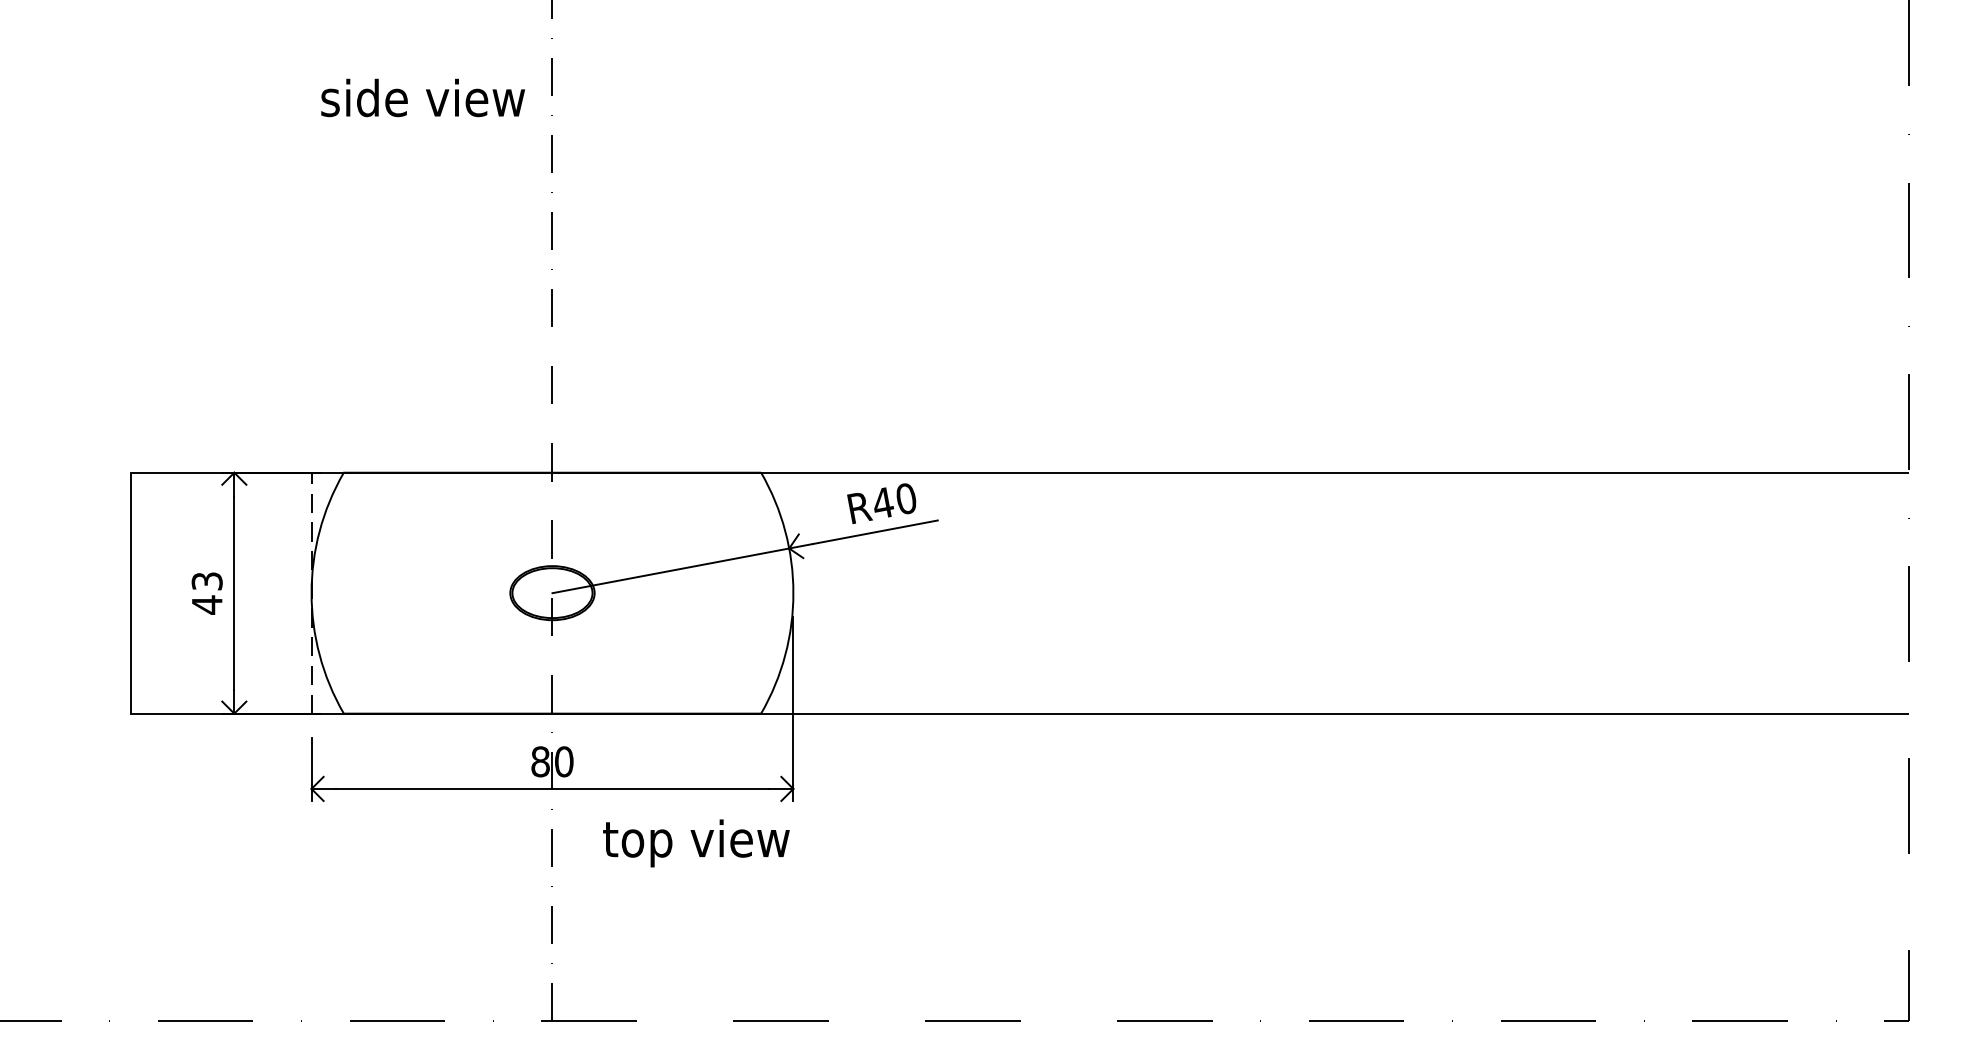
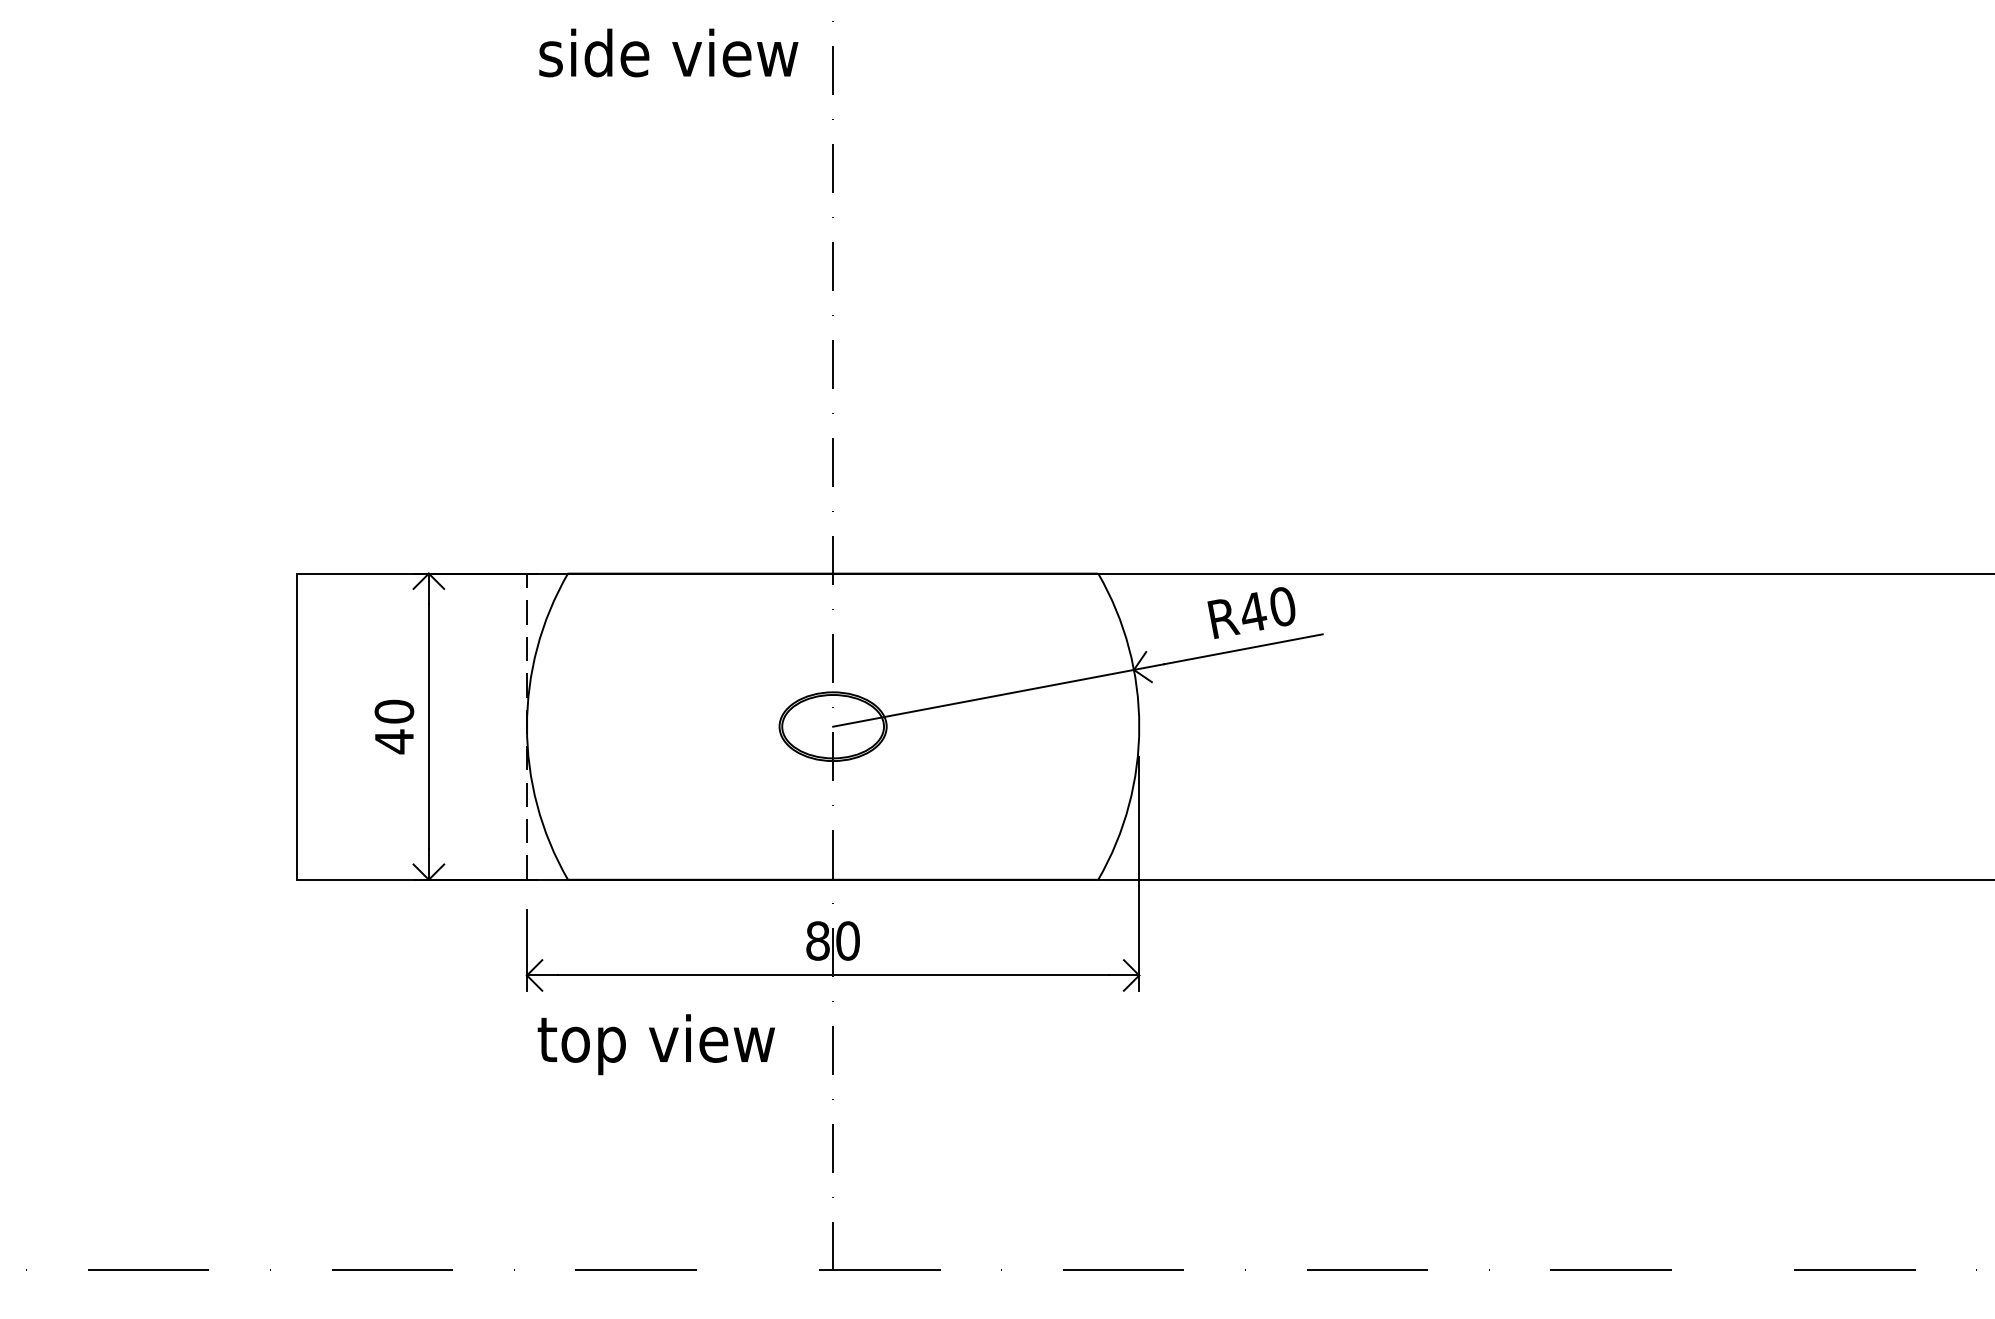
text: (422, 97) -> (667, 52), moved
text: (206, 581) -> (393, 711), 43 -> 40
text: (696, 843) -> (656, 1044), moved

